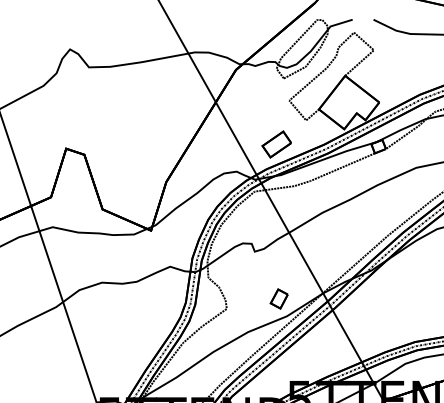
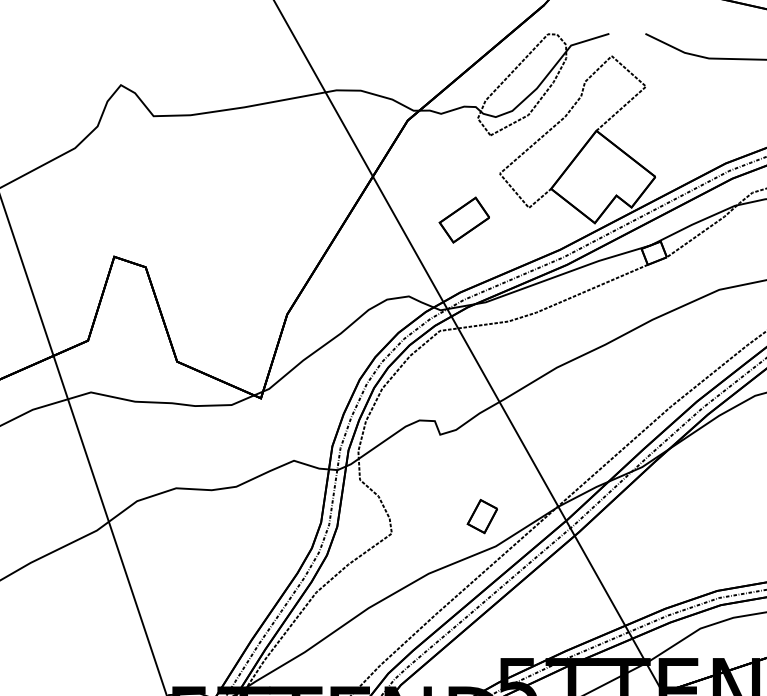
part: (276, 144) -> (463, 220), moved

